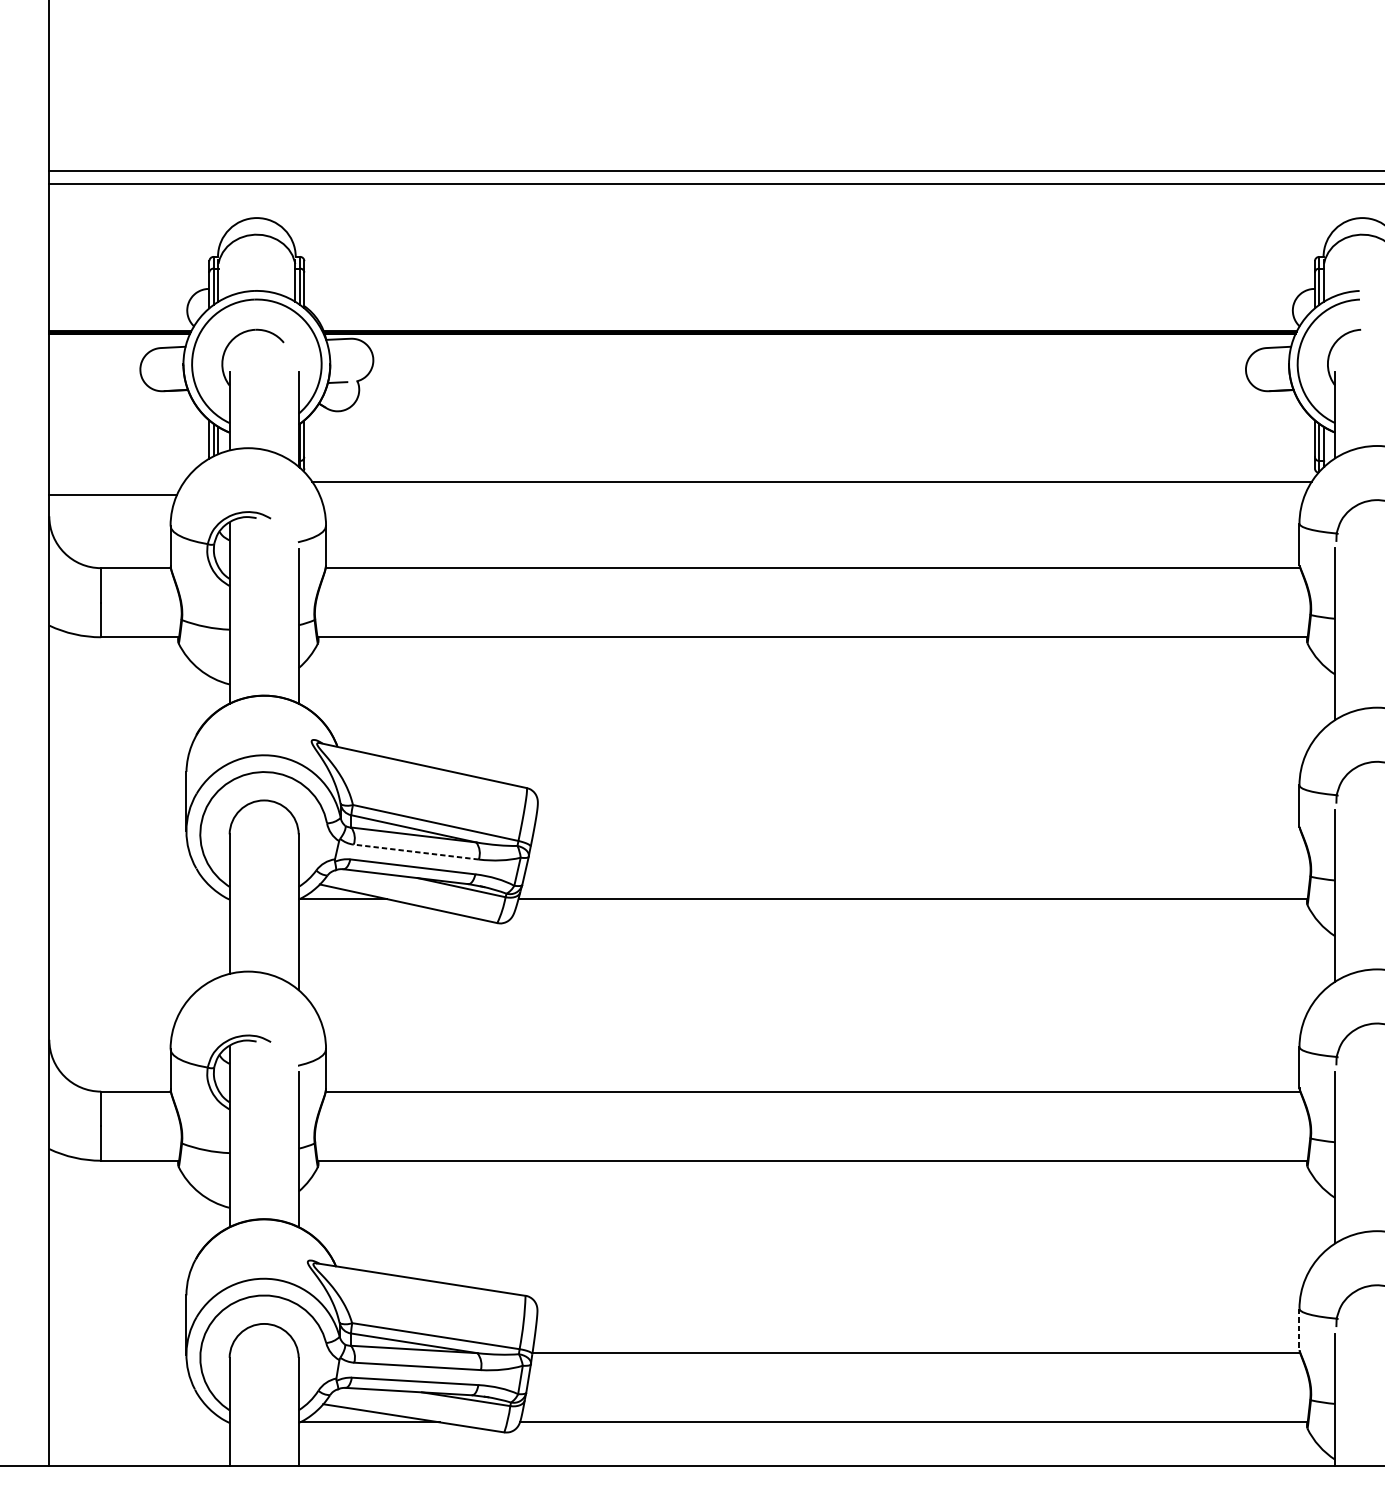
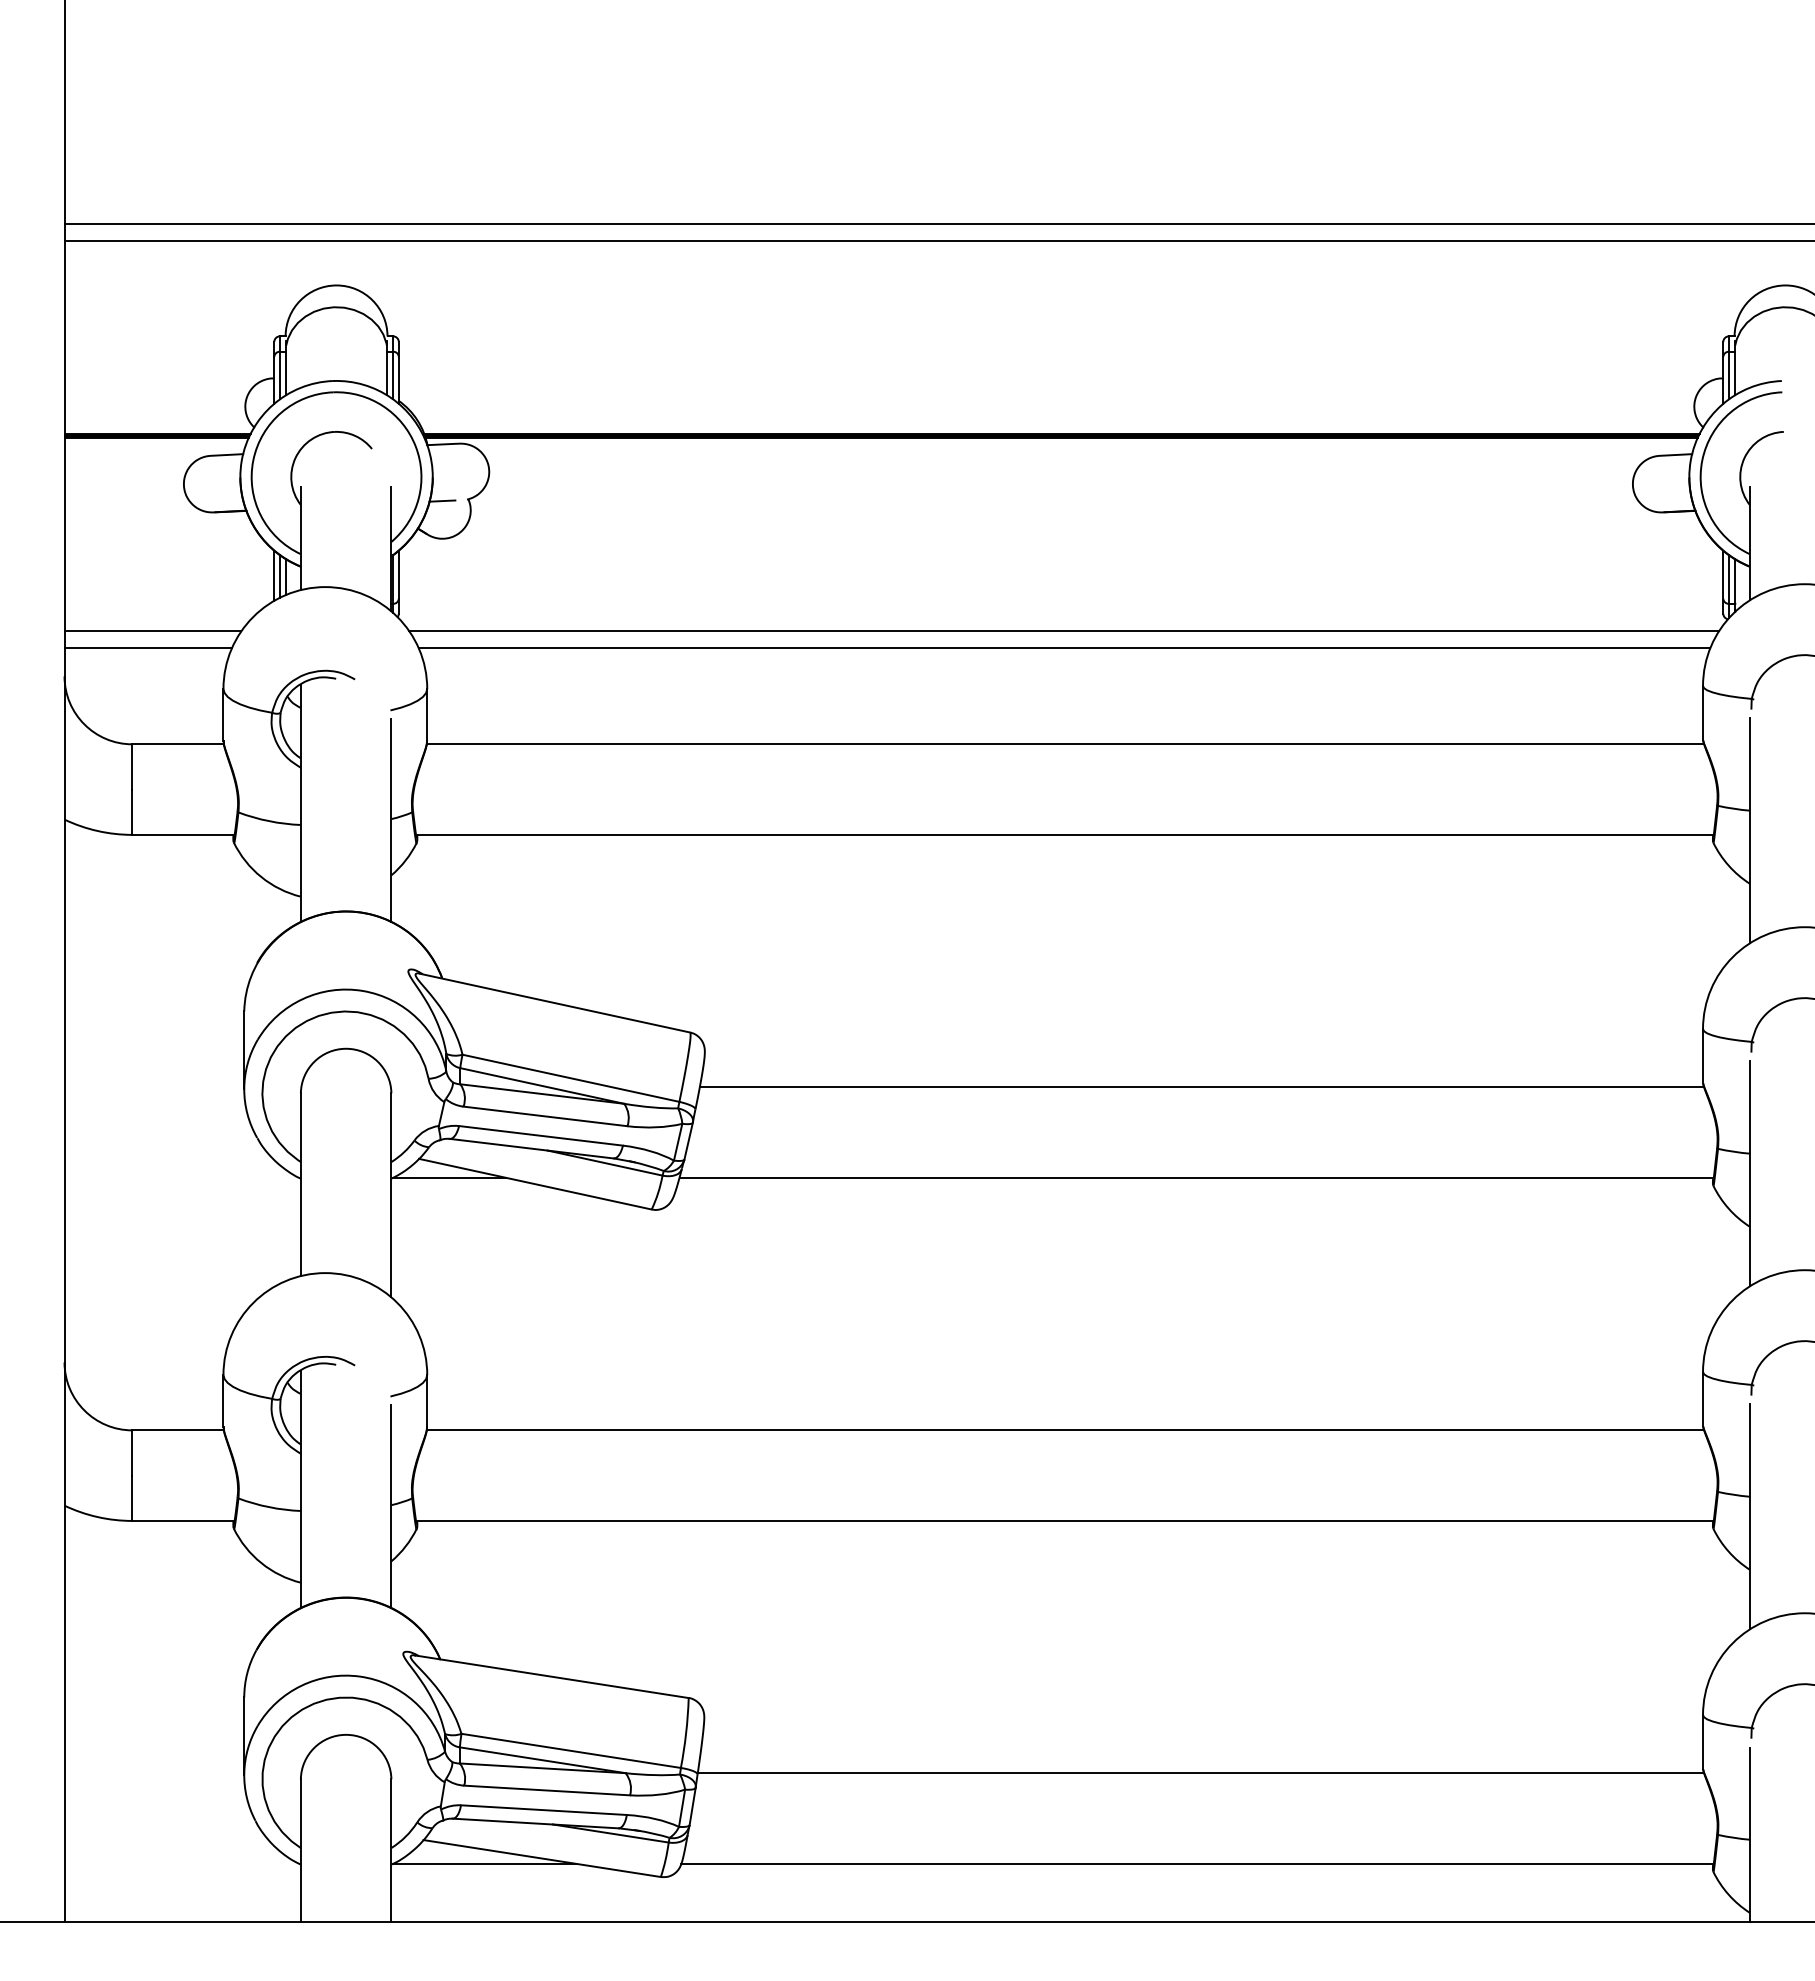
line: (116, 482) -> (152, 631), added
line: (812, 495) -> (1064, 648), added
line: (916, 830) -> (1201, 1087), added
line: (416, 852) -> (545, 1116), dashed -> solid
line: (1299, 1329) -> (1703, 1742), dashed -> solid

